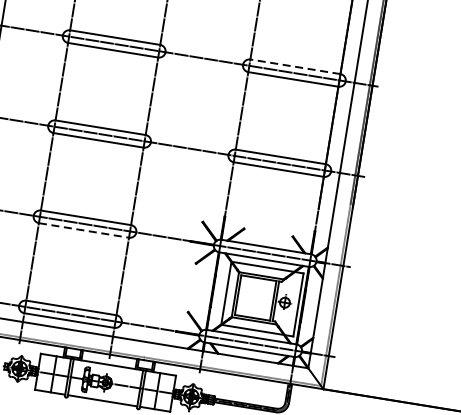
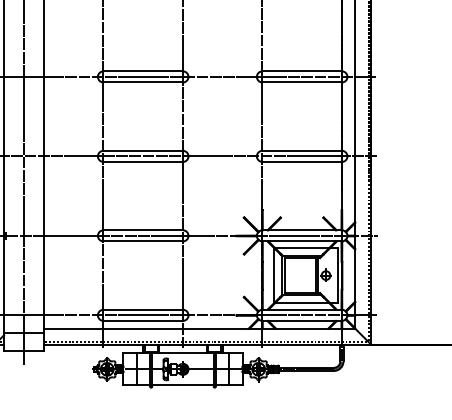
line: (295, 67) -> (302, 71), dashed -> solid
line: (84, 230) -> (143, 241), dashed -> solid

